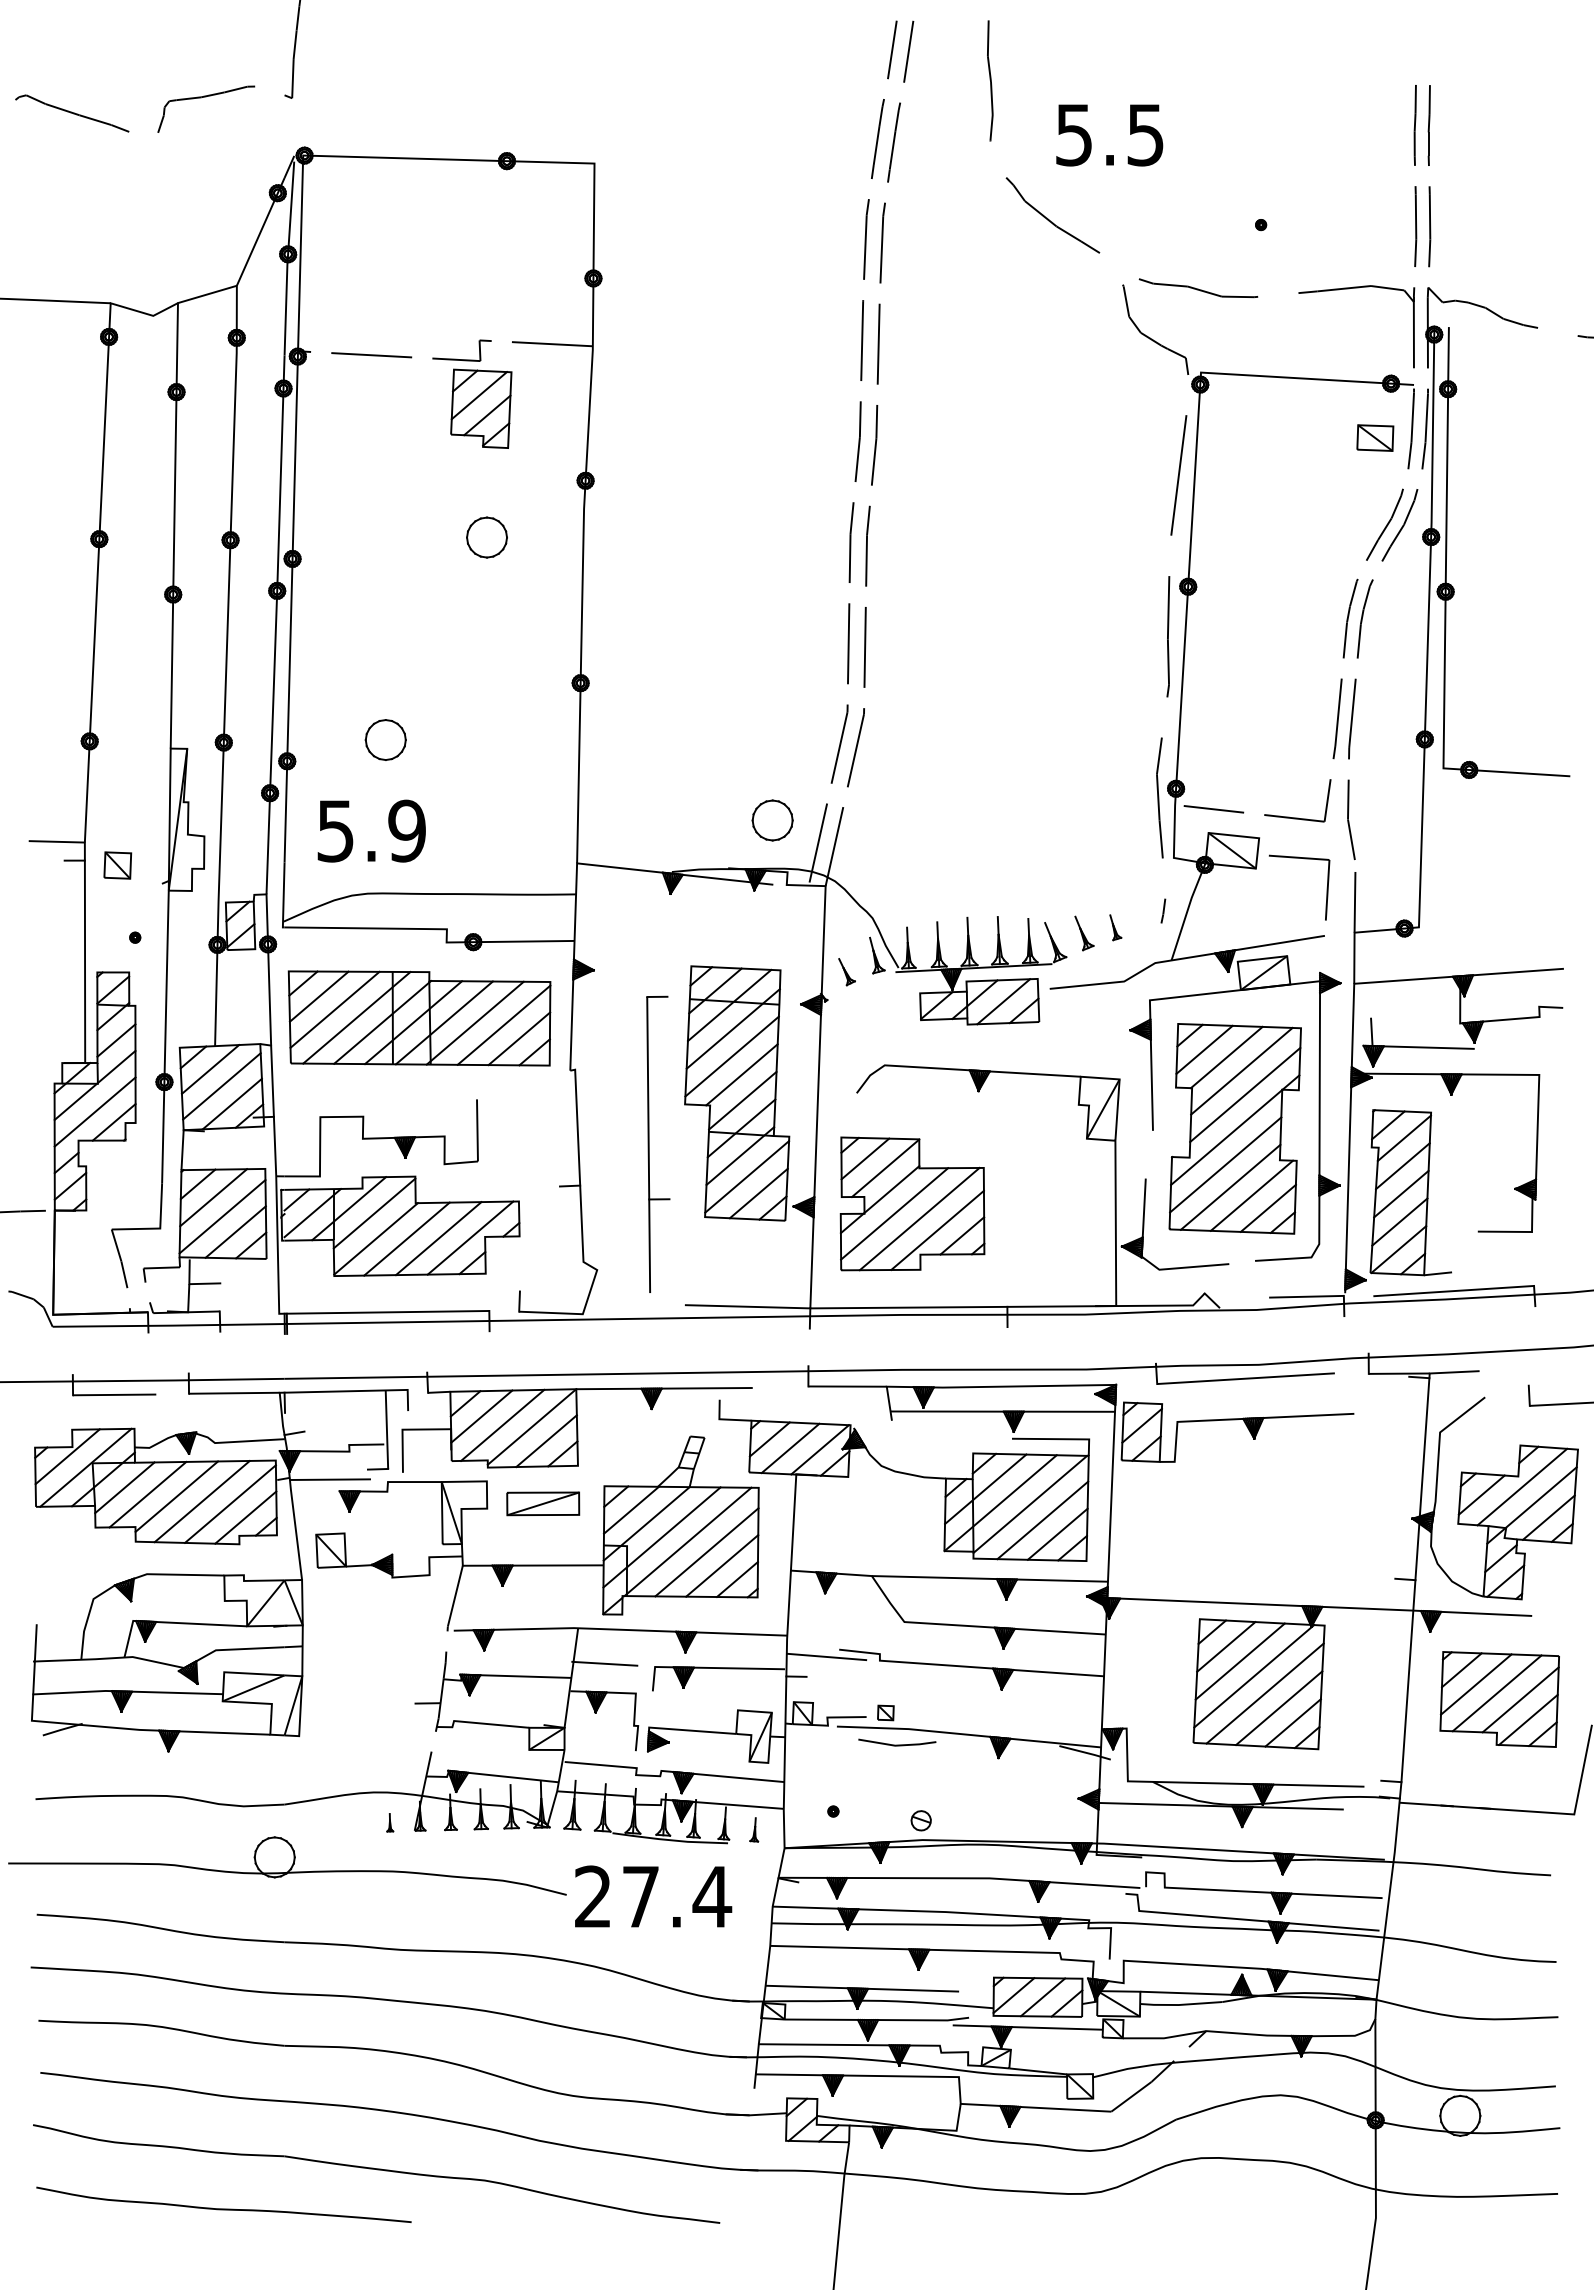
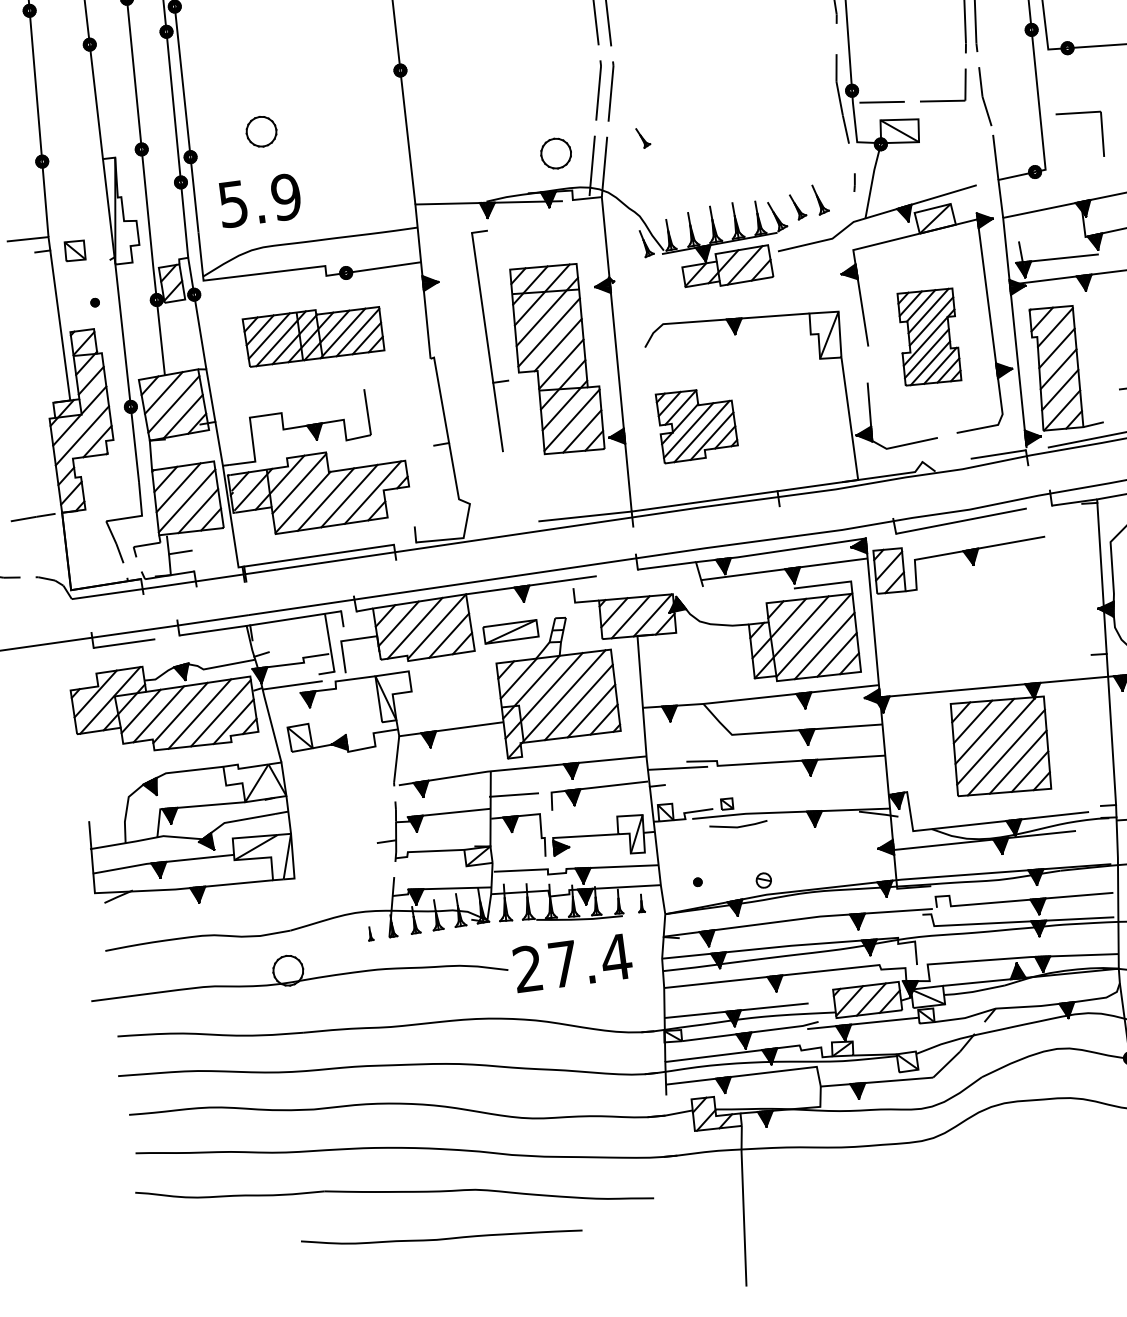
part: (1326, 887) -> (1101, 132), moved
part: (1115, 927) -> (820, 199), size x1.6
part: (846, 972) -> (643, 138), moved
part: (419, 1018) -> (313, 334), size x0.7
part: (1234, 1128) -> (928, 336), size x0.6
part: (649, 1143) -> (487, 341), moved
part: (912, 1203) -> (697, 423), size x0.7
part: (543, 1503) -> (511, 631), moved
curve: (223, 2208) -> (441, 1238), moved

